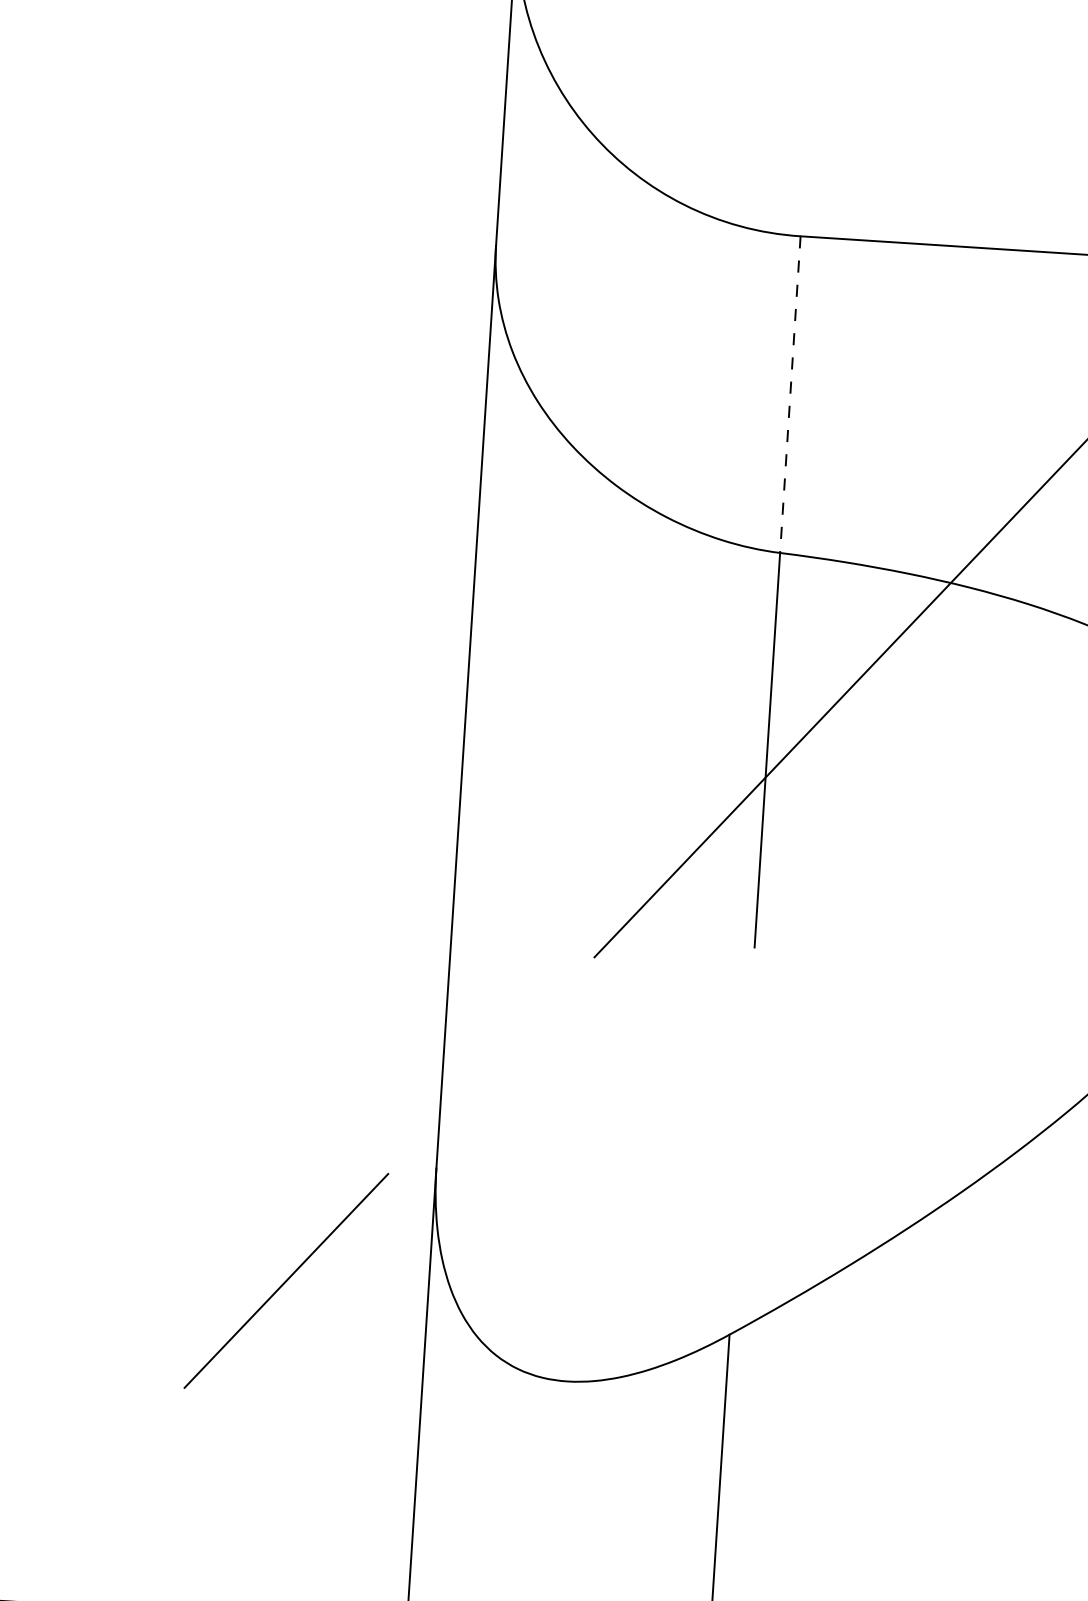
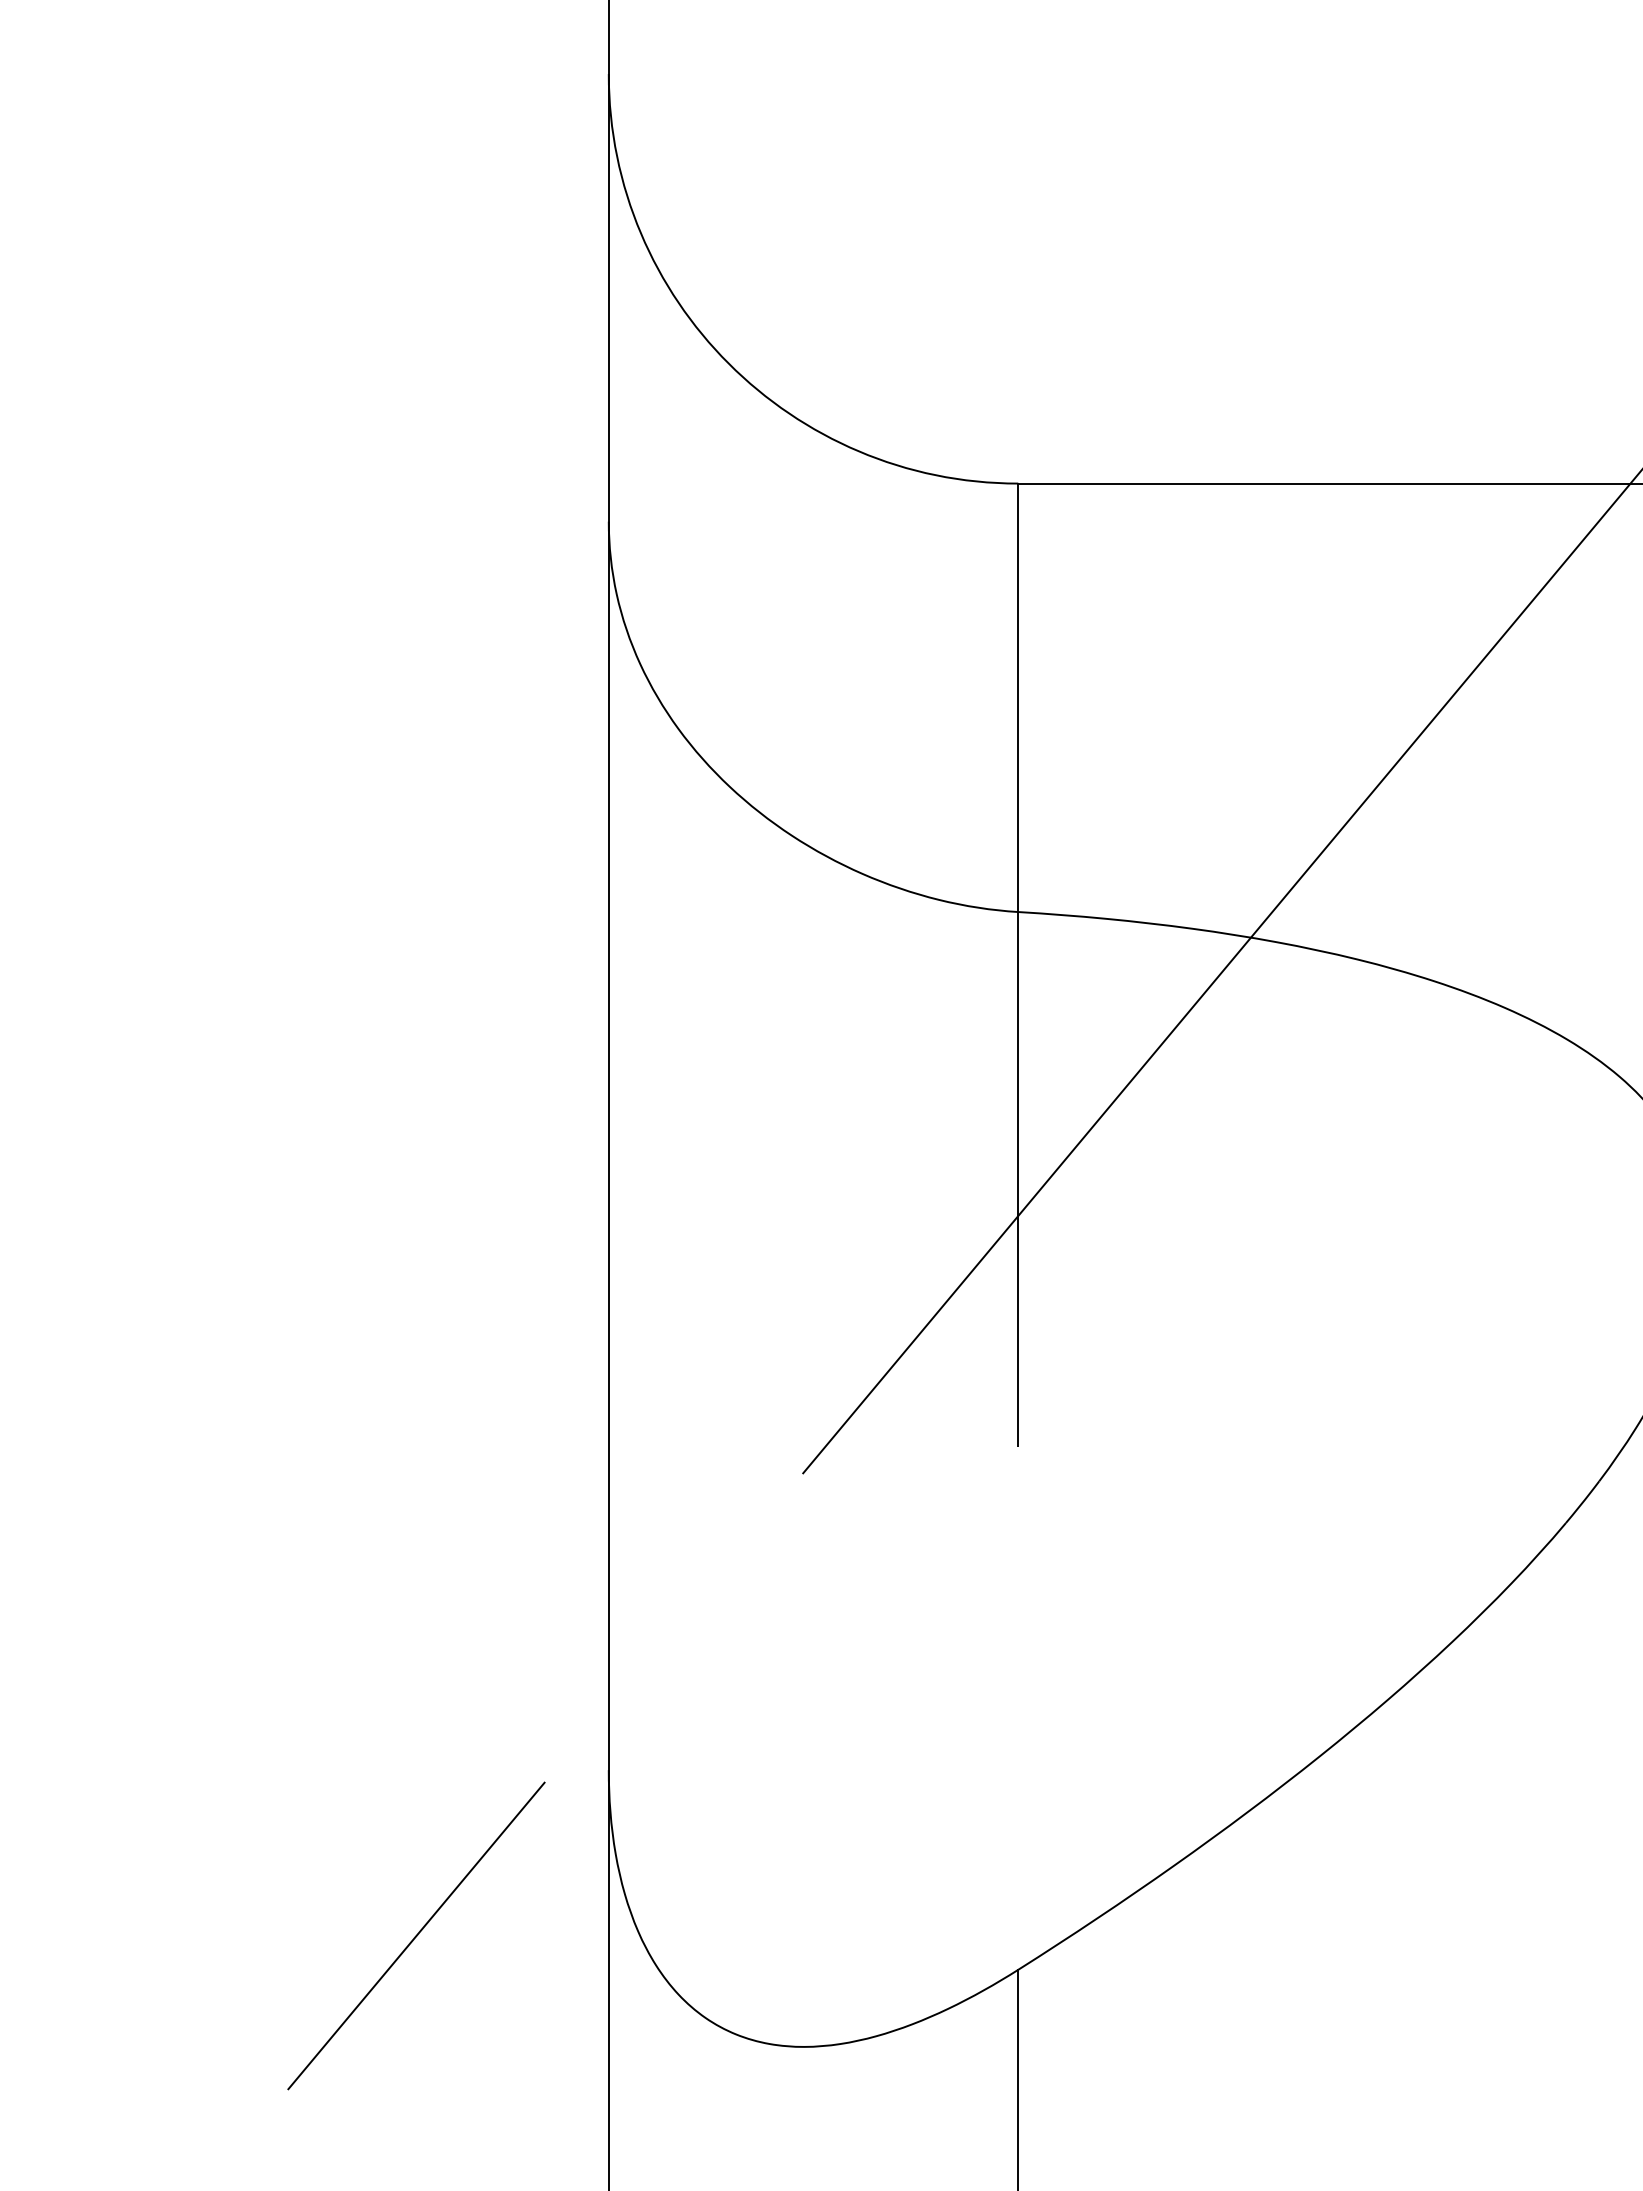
line: (790, 395) -> (1018, 698), dashed -> solid

